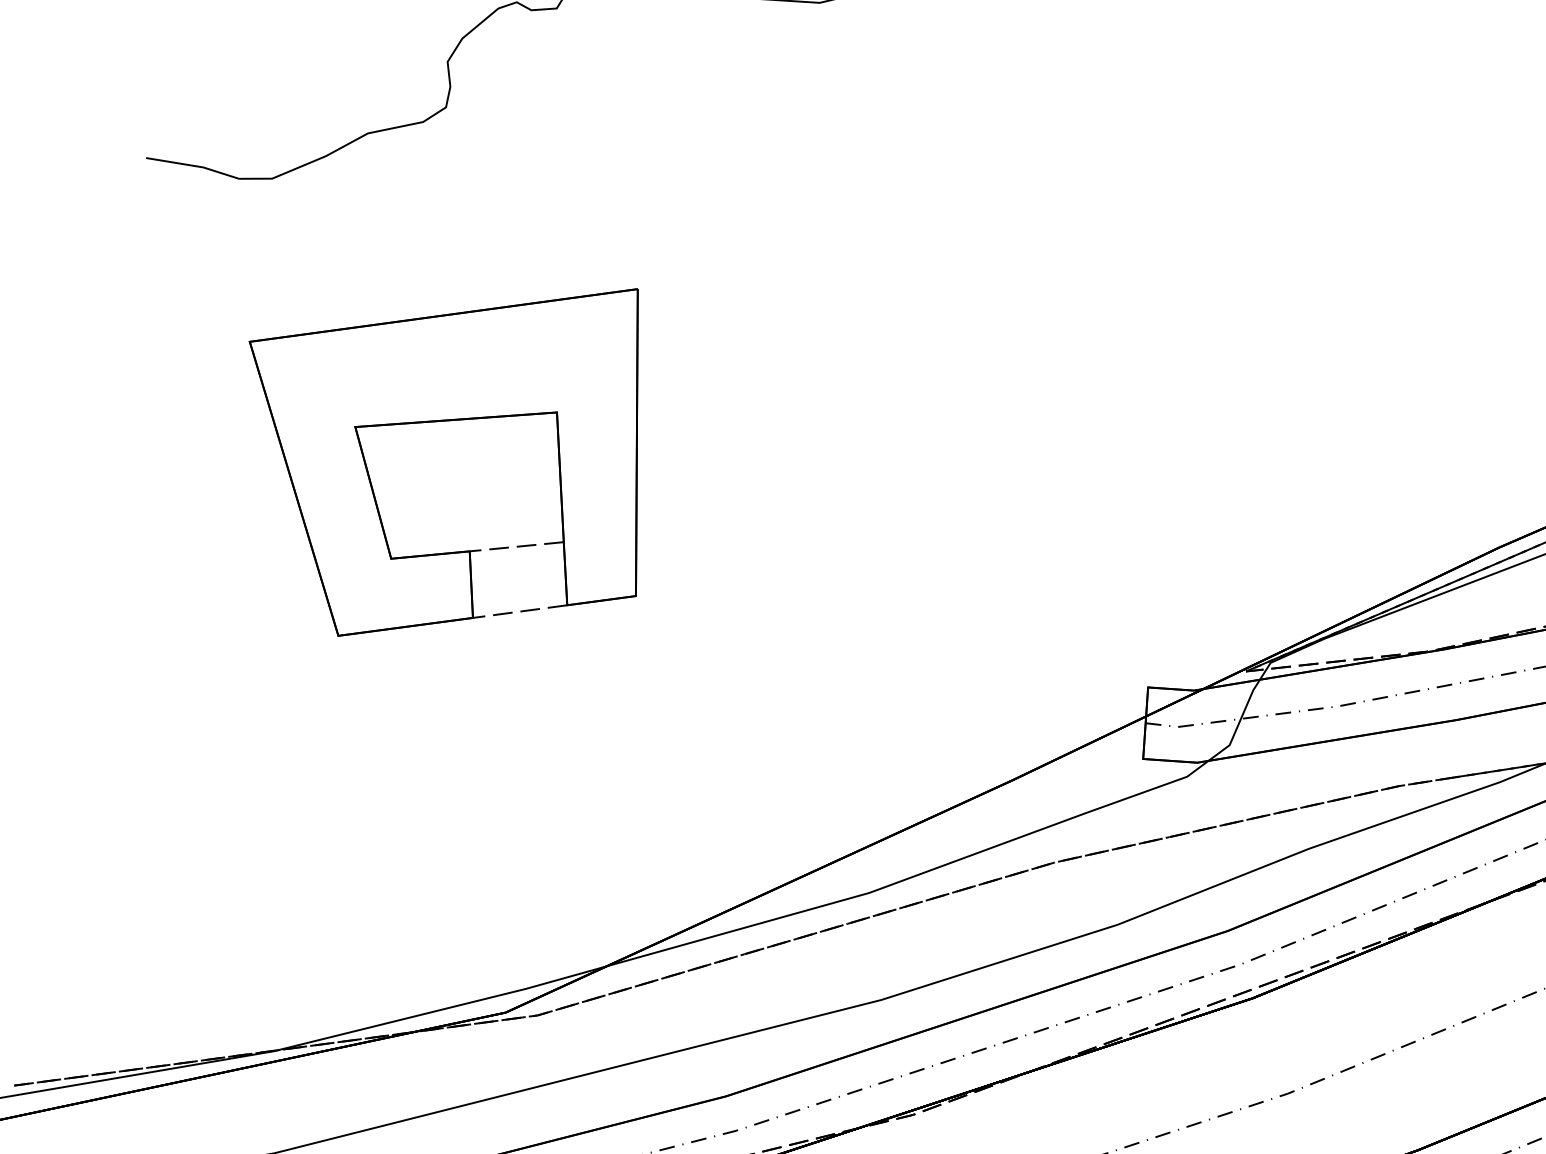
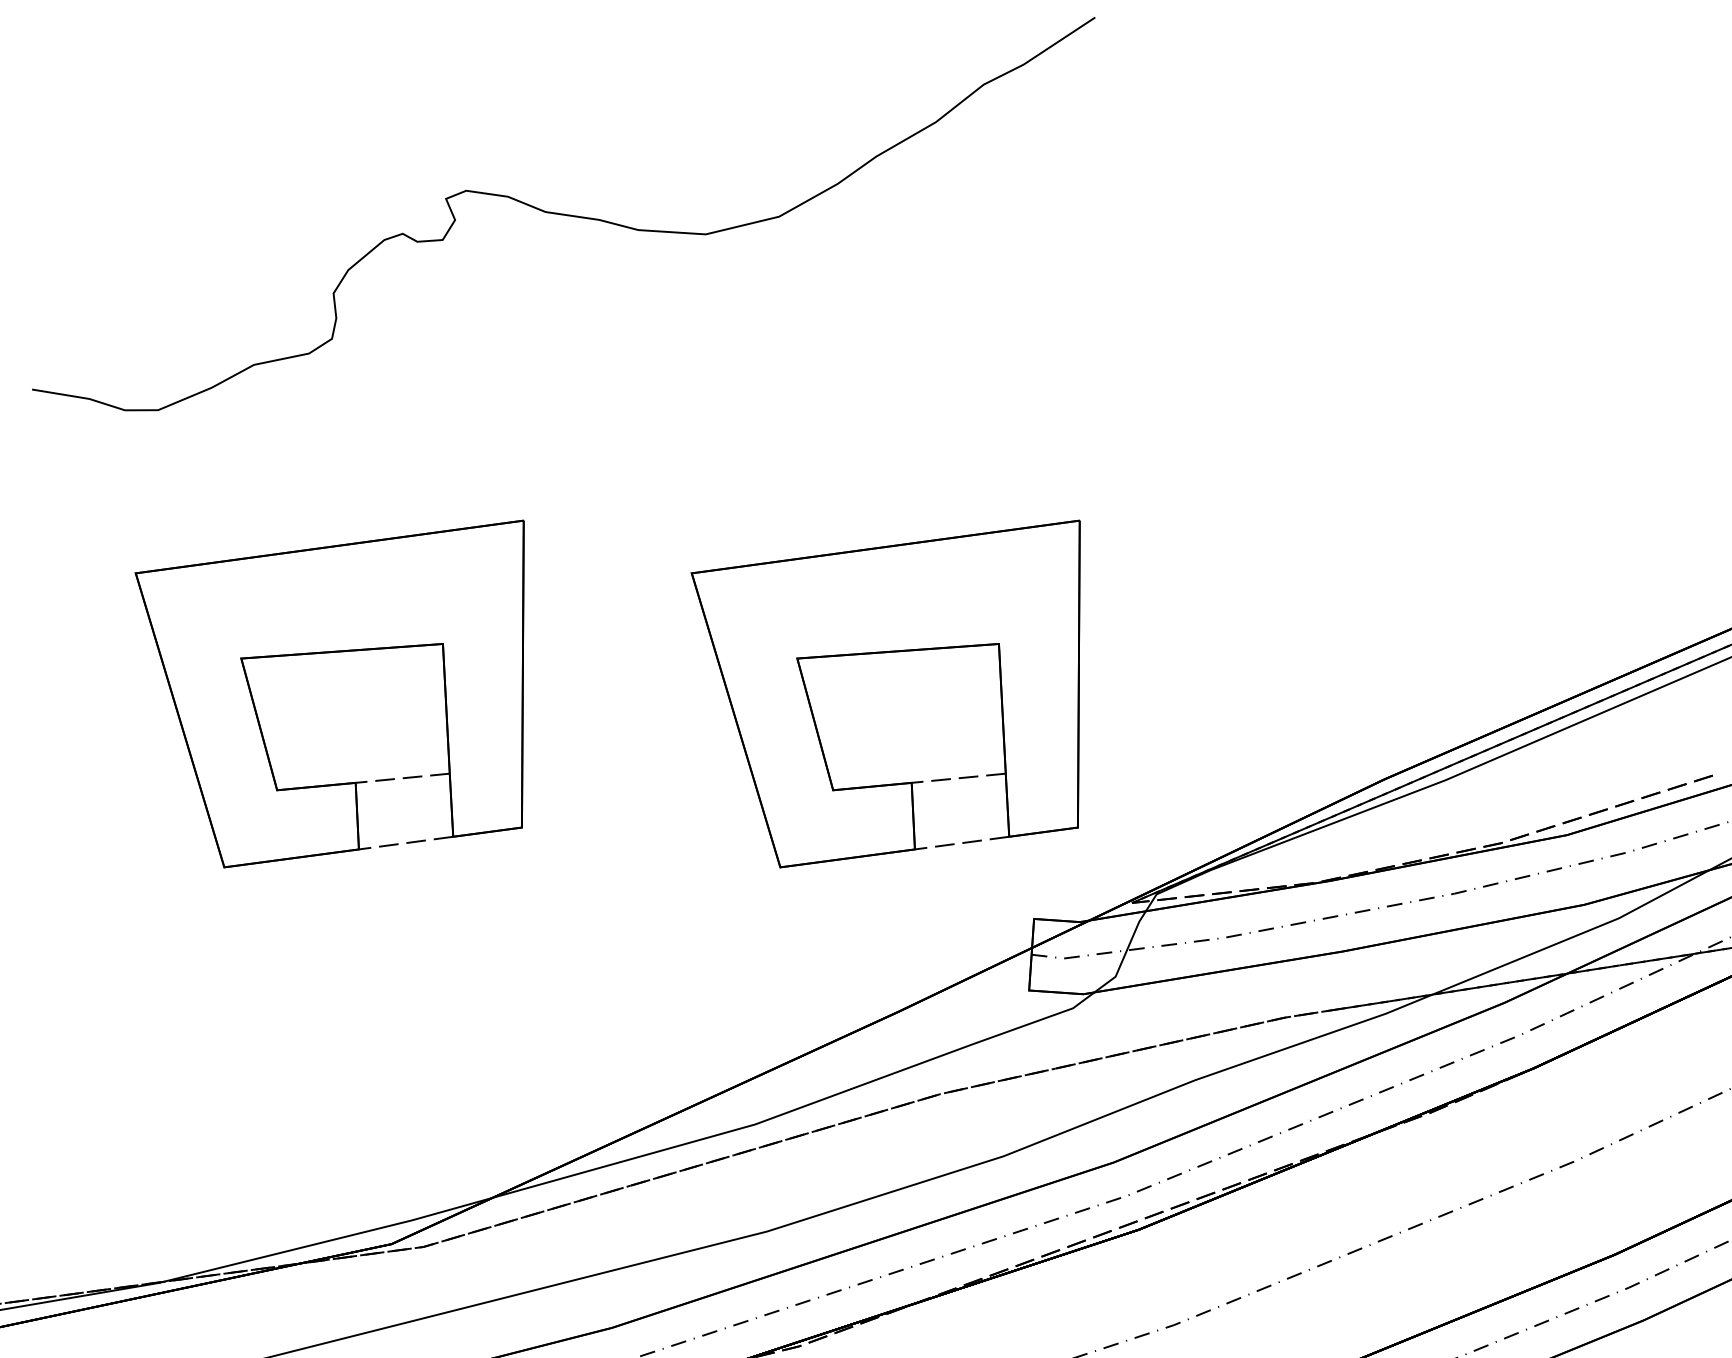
part: (999, 421) -> (885, 653), added

